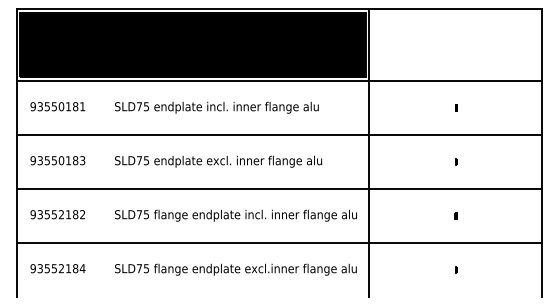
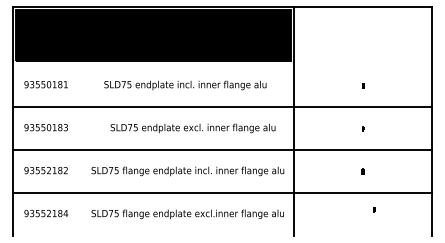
line: (279, 81) -> (222, 64), removed
text: (216, 107) -> (185, 85), moved
text: (218, 161) -> (193, 128), moved
part: (456, 269) -> (374, 209), moved

